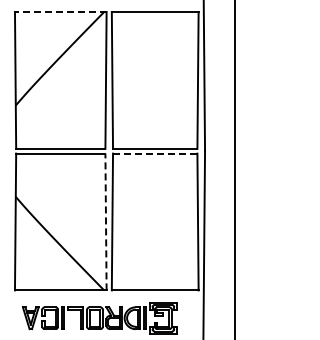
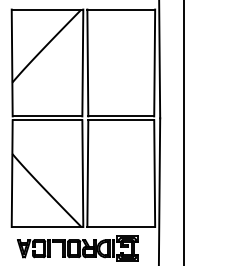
line: (60, 11) -> (47, 9), dashed -> solid
line: (154, 153) -> (120, 120), dashed -> solid
line: (106, 221) -> (83, 173), dashed -> solid

